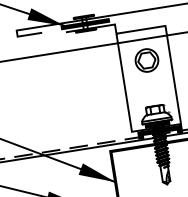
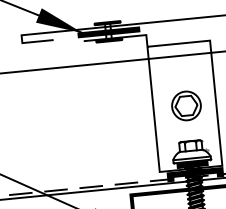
part: (146, 60) -> (185, 105), moved

